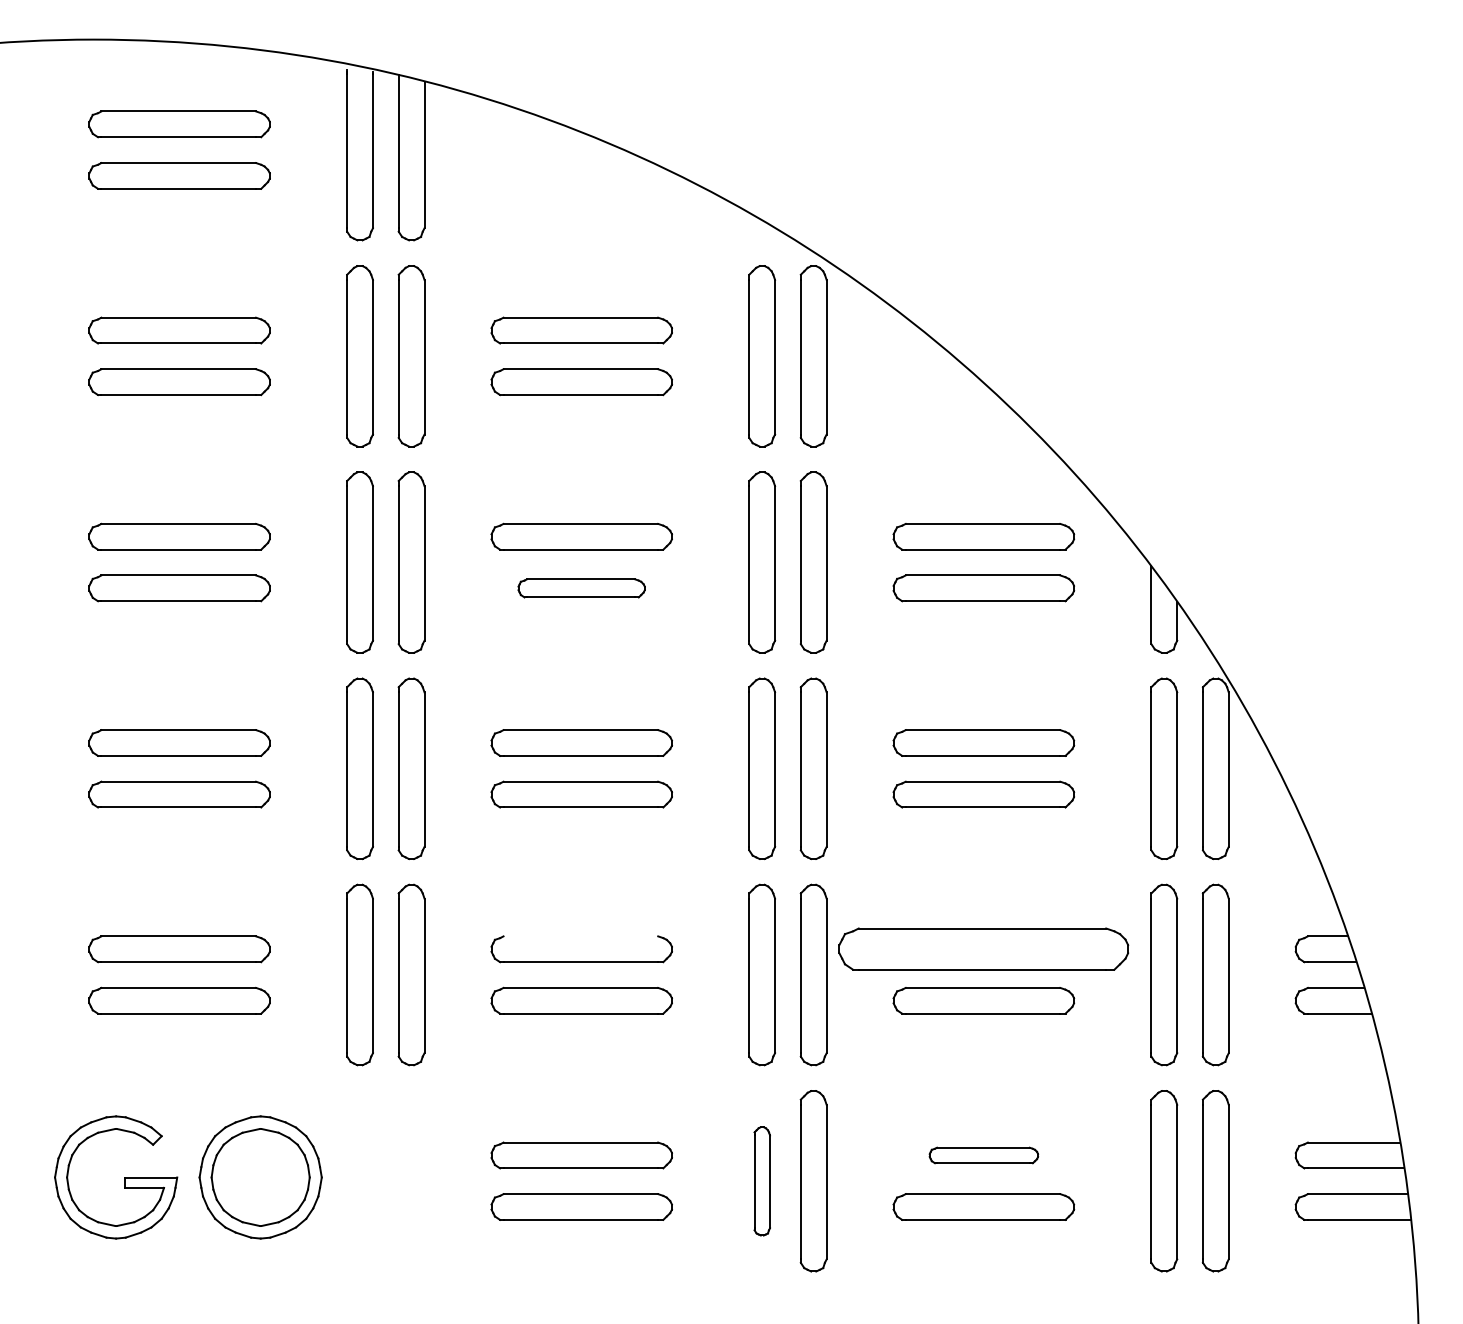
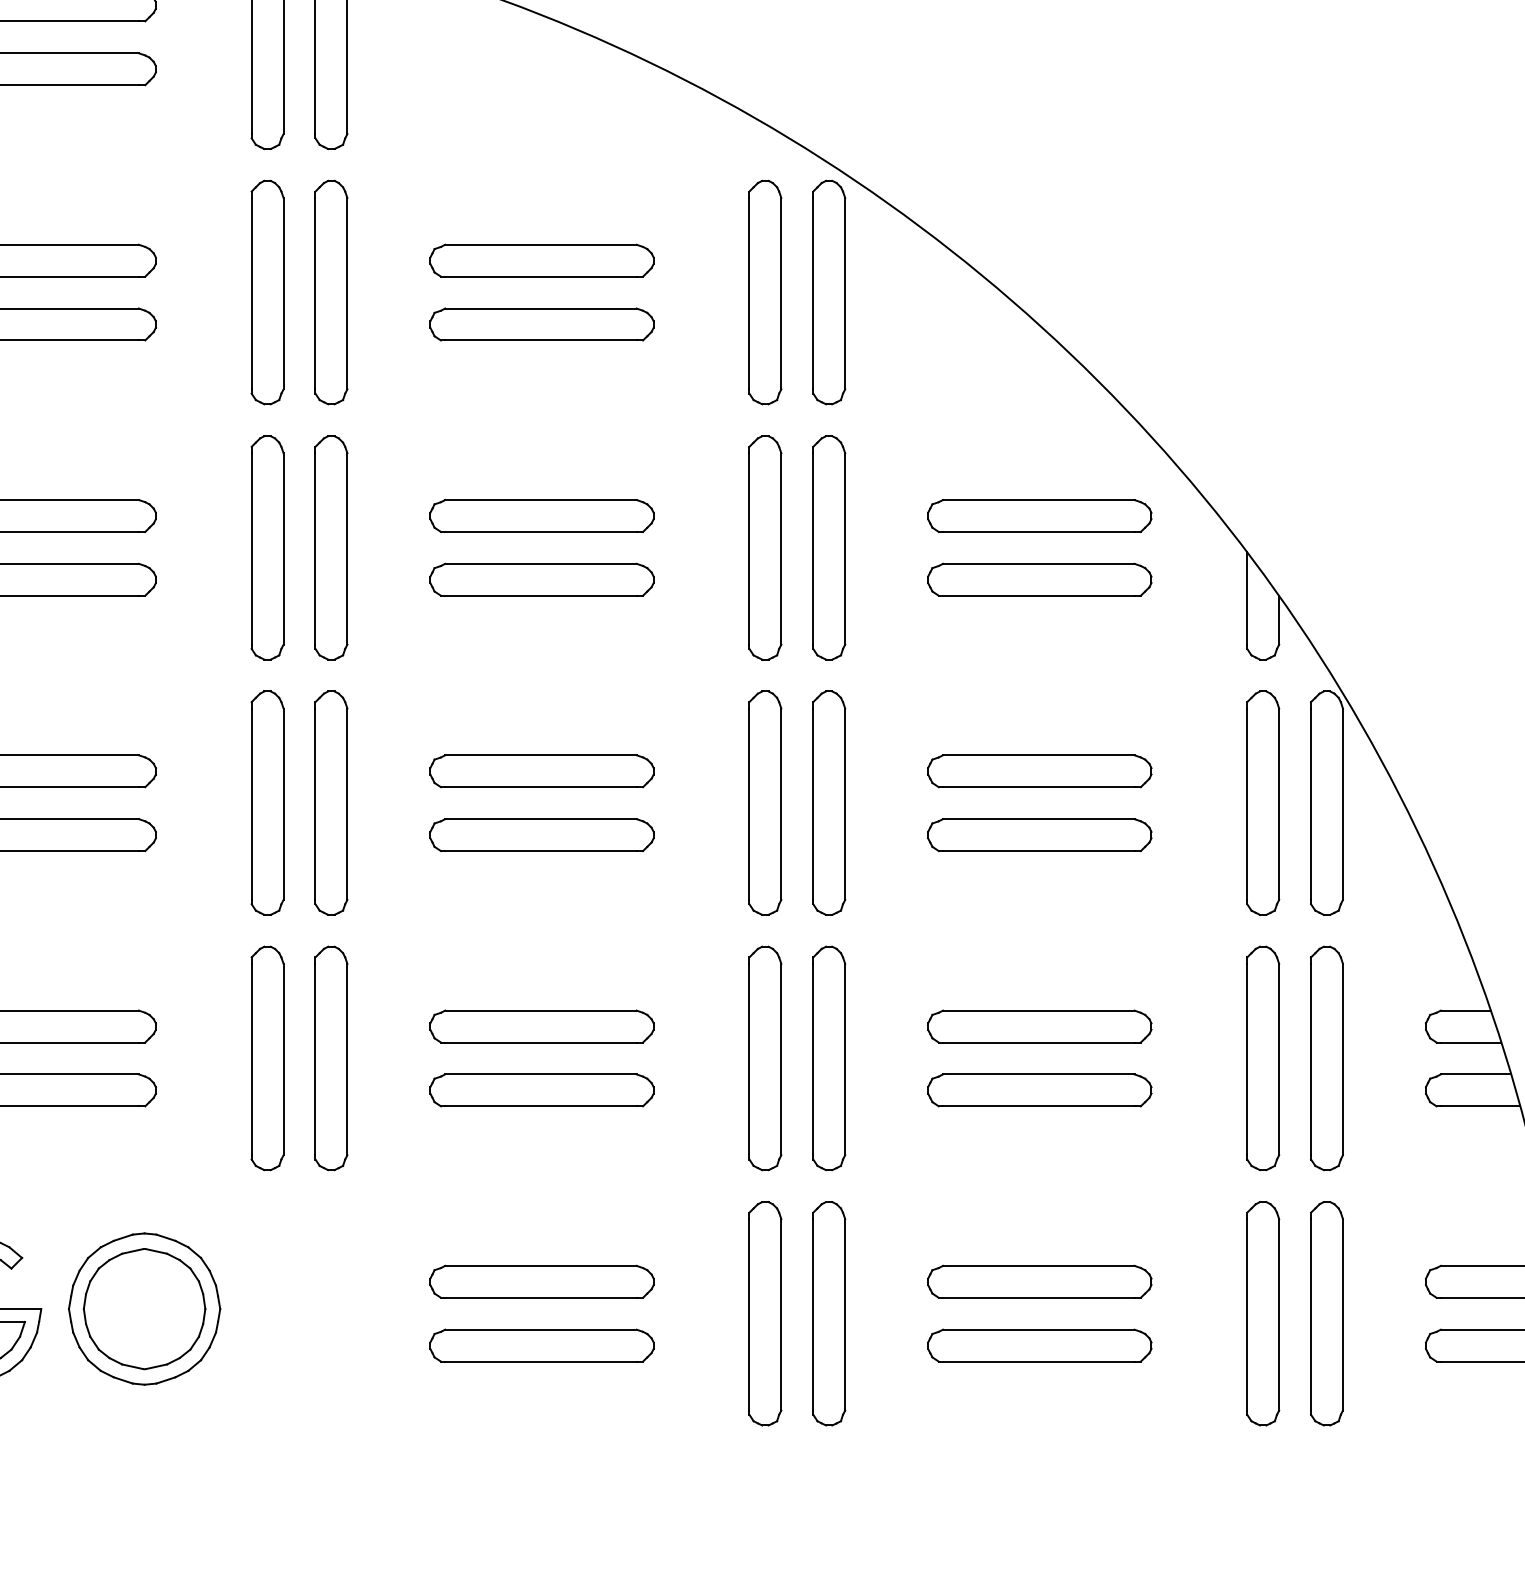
part: (581, 588) -> (541, 579), size x1.43
line: (580, 936) -> (540, 1010), added
part: (983, 949) -> (1039, 1026), size x0.62
part: (983, 1155) -> (1039, 1281), size x1.67
part: (762, 1181) -> (765, 1314), size x1.67

